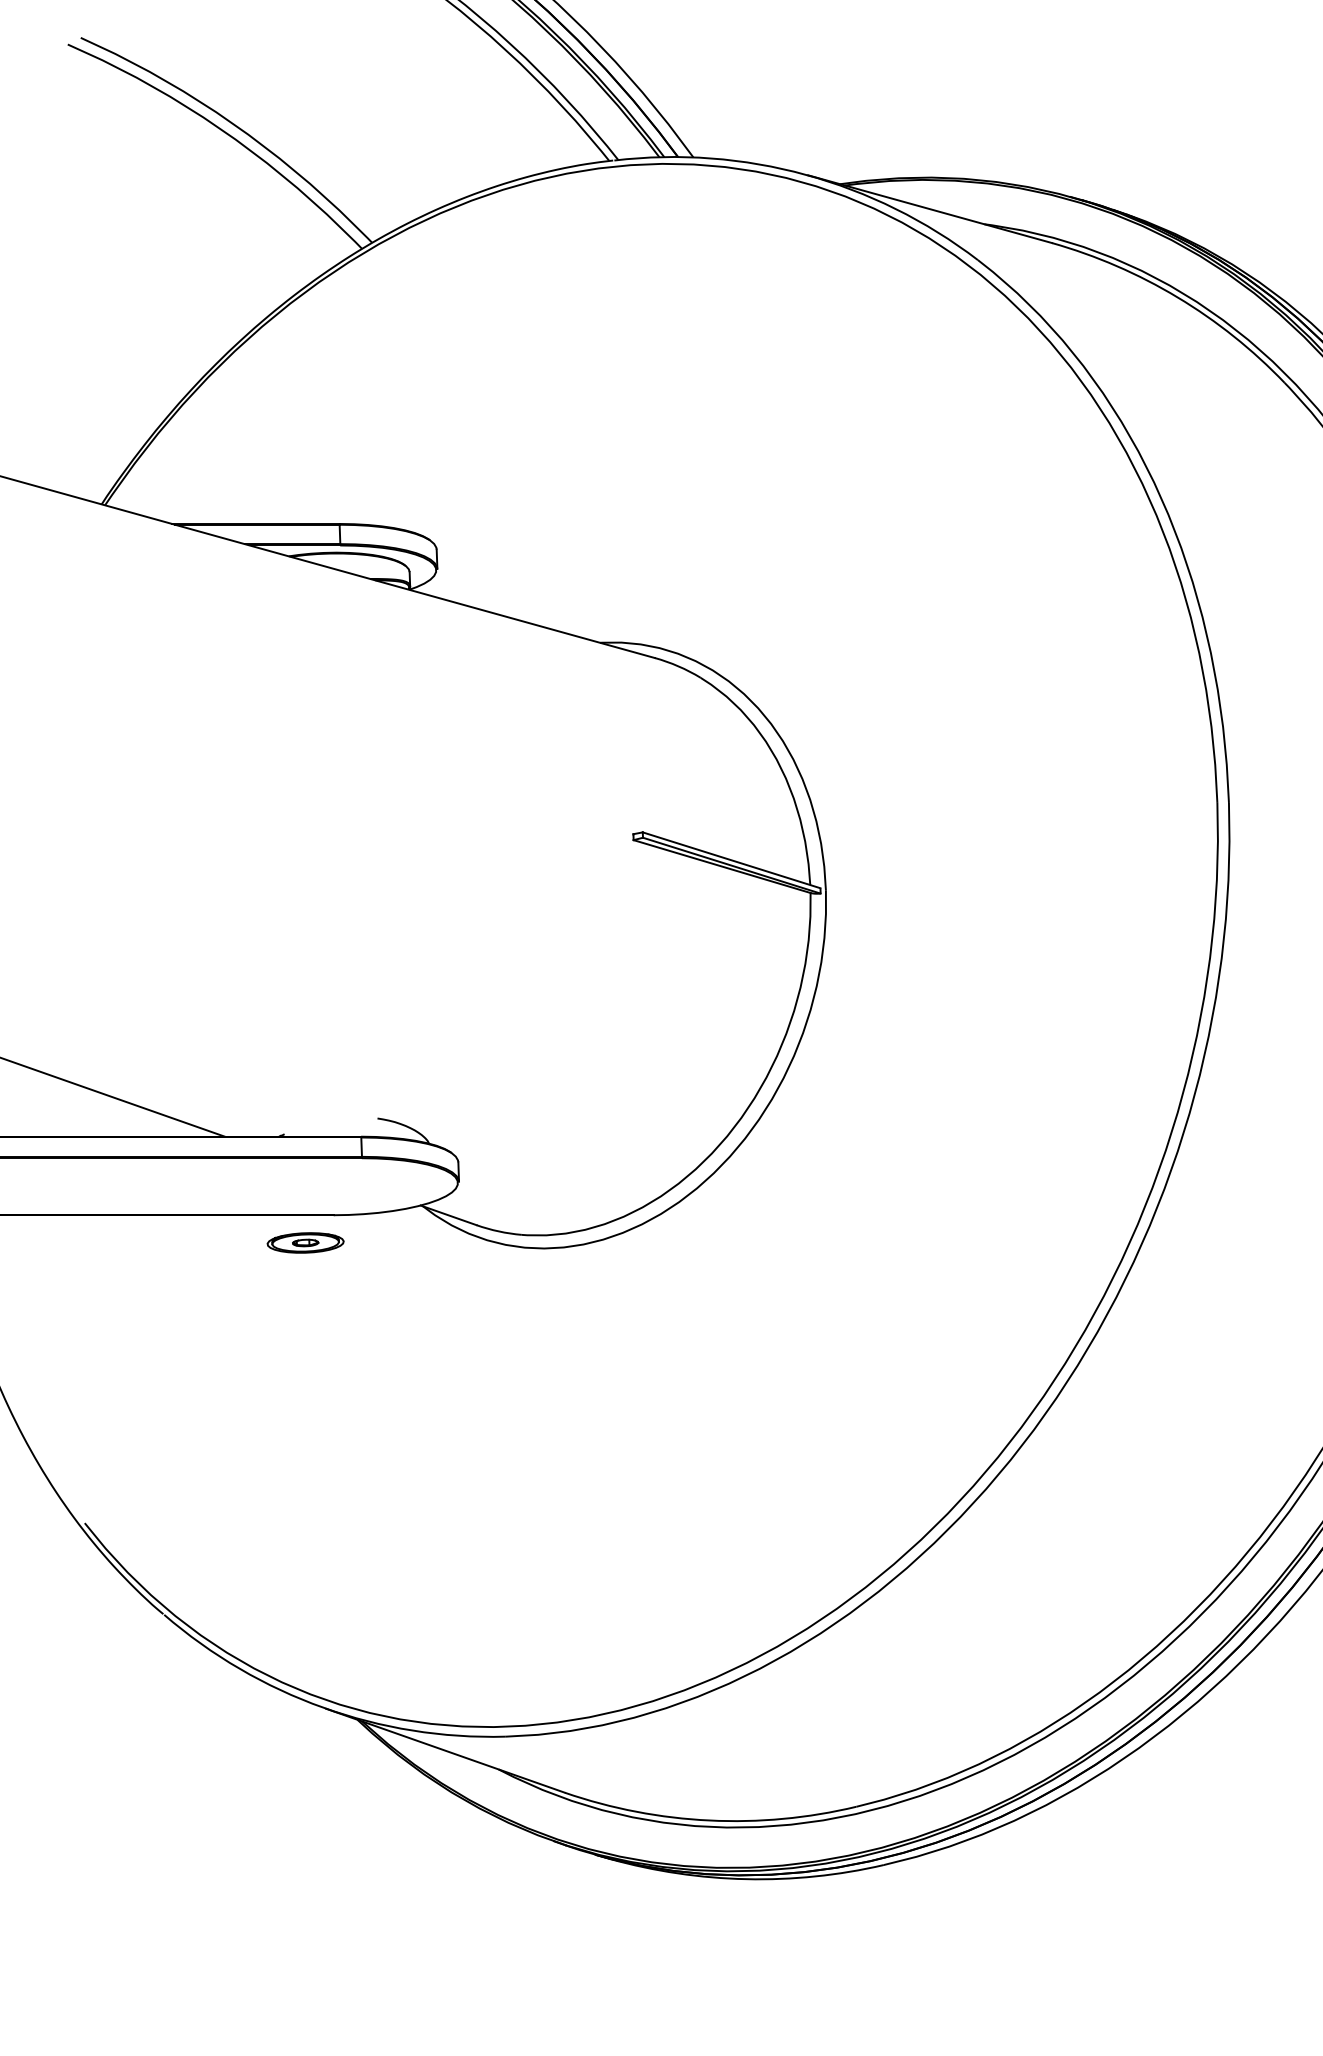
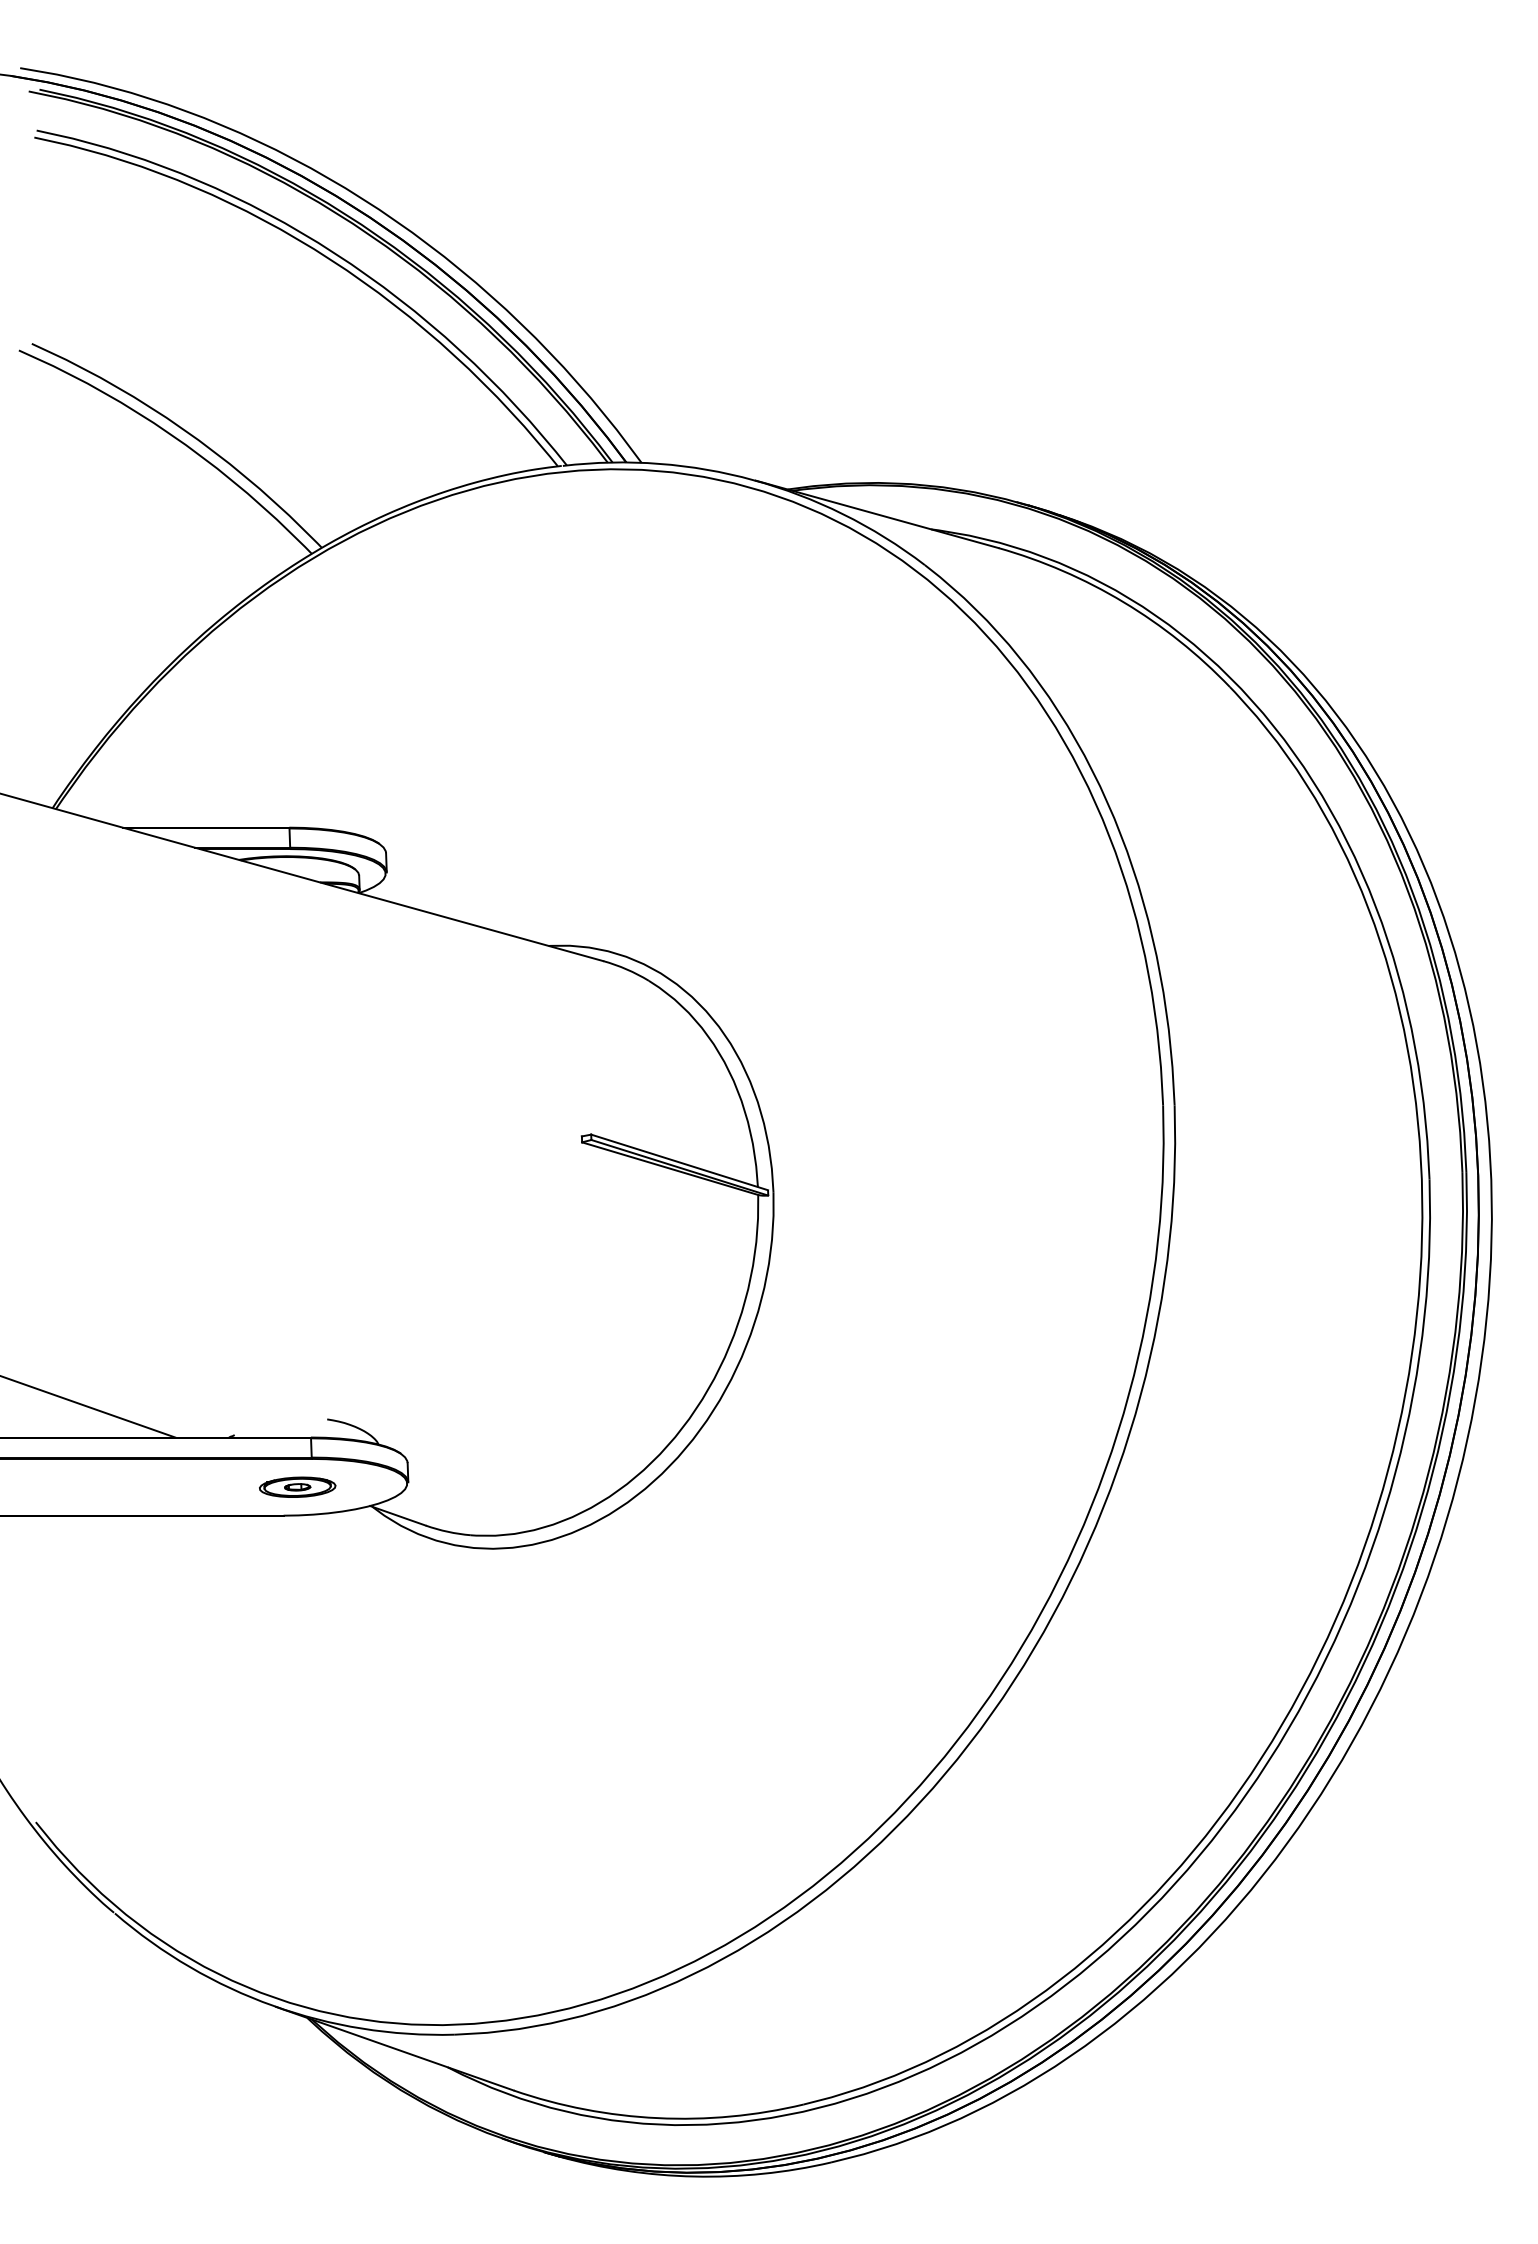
part: (305, 1242) -> (297, 1486), moved

